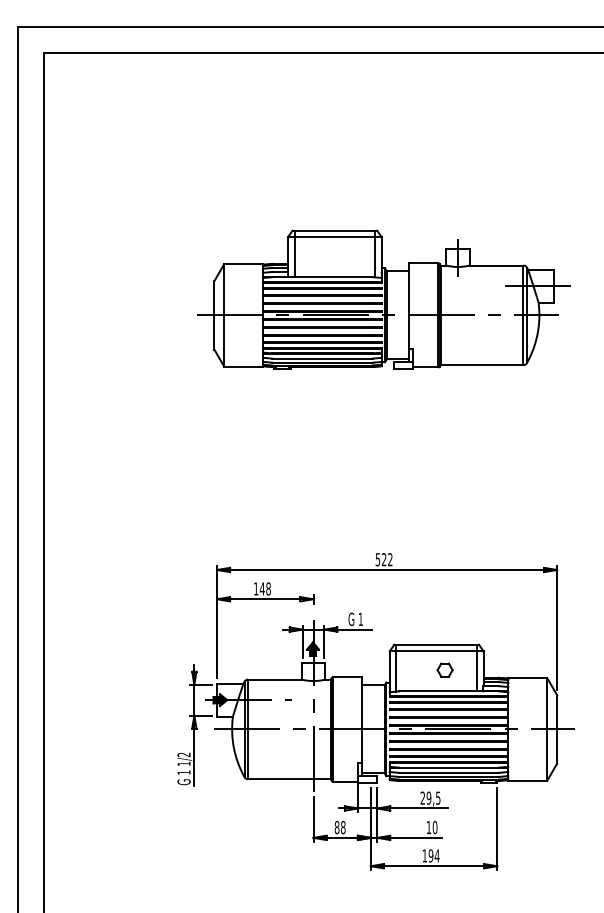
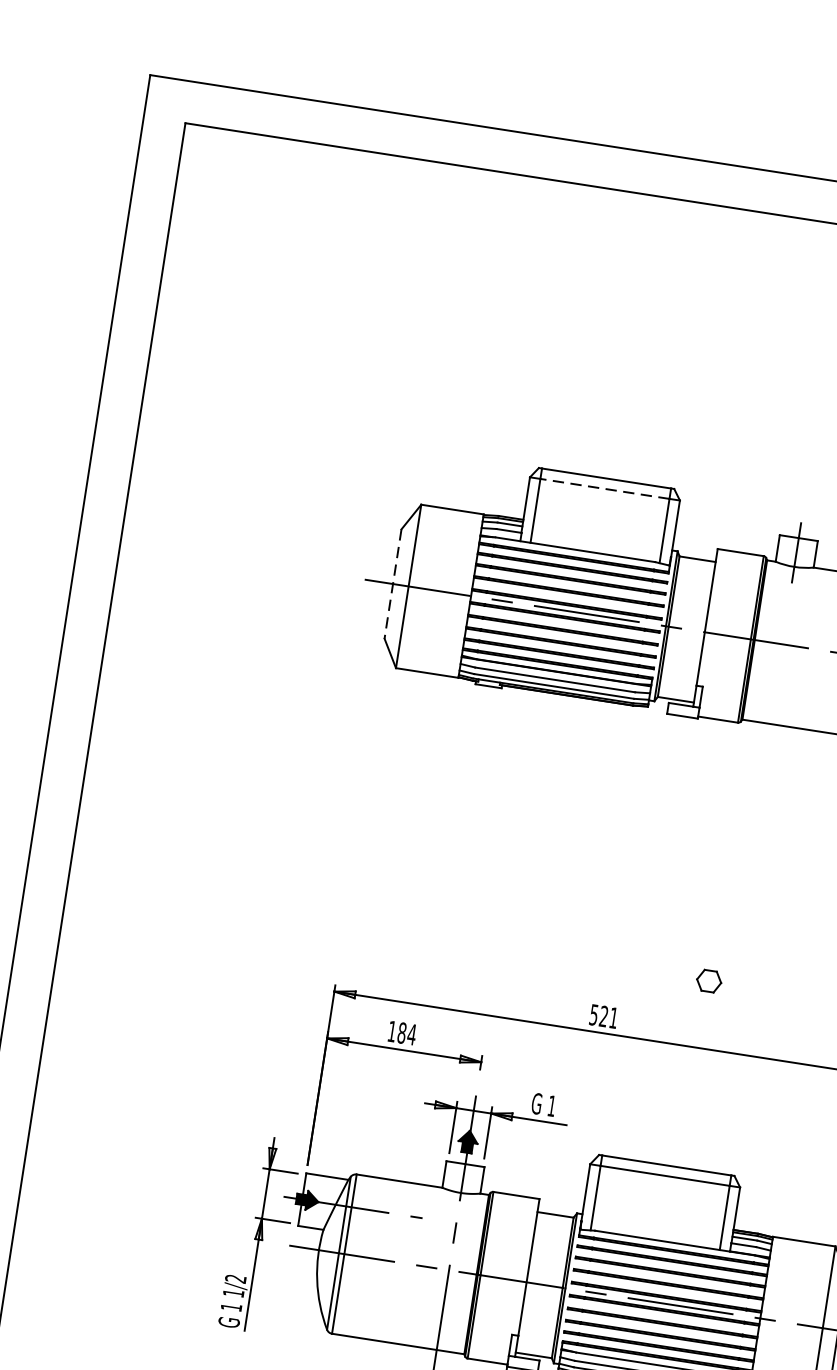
line: (334, 237) -> (604, 489), solid -> dashed
line: (214, 315) -> (393, 584), solid -> dashed
text: (390, 559) -> (614, 1017), 522 -> 521
text: (265, 588) -> (407, 1033), 148 -> 184
part: (444, 669) -> (708, 979), moved

